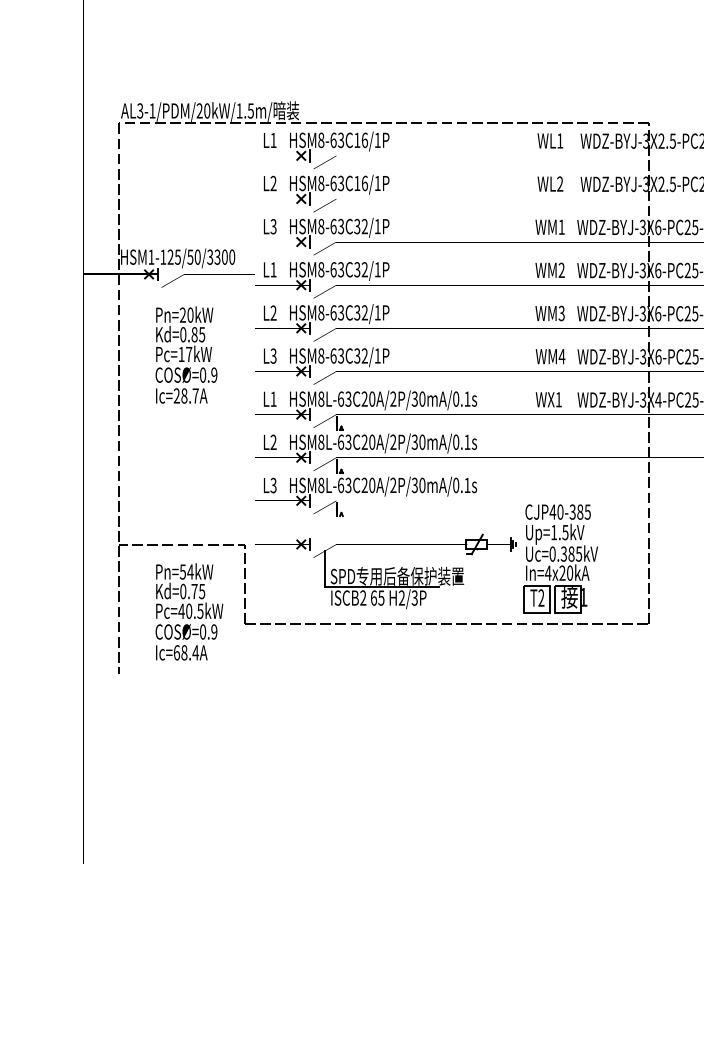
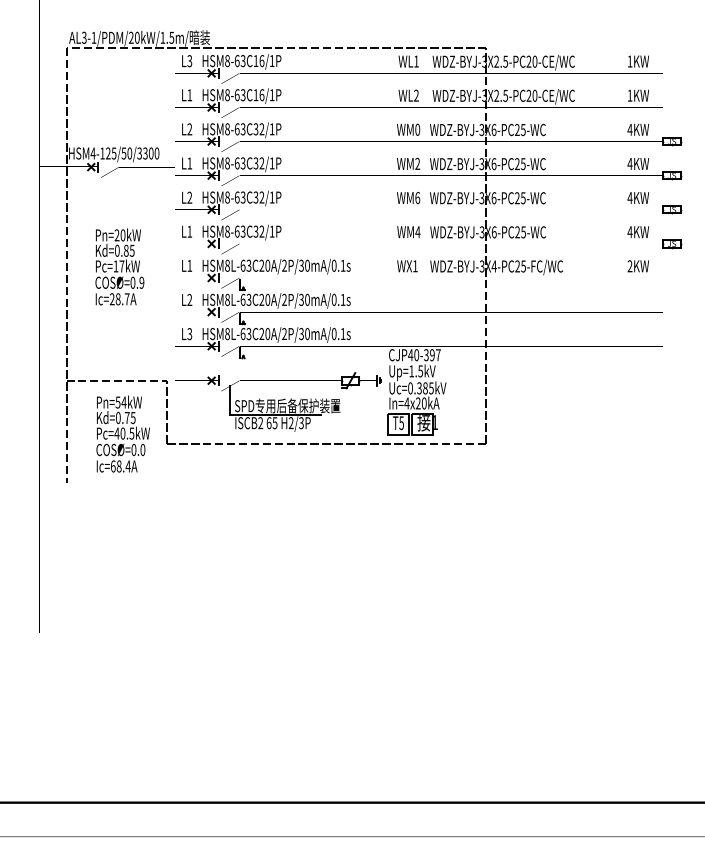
text: (273, 140) -> (189, 61), L1 -> L3
text: (273, 183) -> (189, 95), L2 -> L1
text: (273, 226) -> (189, 129), L3 -> L2
text: (561, 226) -> (417, 129), WM1 -> WM0
text: (150, 257) -> (92, 153), HSM1-125/50/3300 -> HSM4-125/50/3300
text: (561, 312) -> (417, 197), WM3 -> WM6
text: (186, 354) -> (119, 266), moved
text: (273, 355) -> (189, 231), L3 -> L1
text: (584, 512) -> (435, 355), CJP40-385 -> CJP40-397
text: (541, 598) -> (401, 423), T2 -> T5
text: (213, 631) -> (142, 449), COSØ=0.9 -> COSØ=0.0

